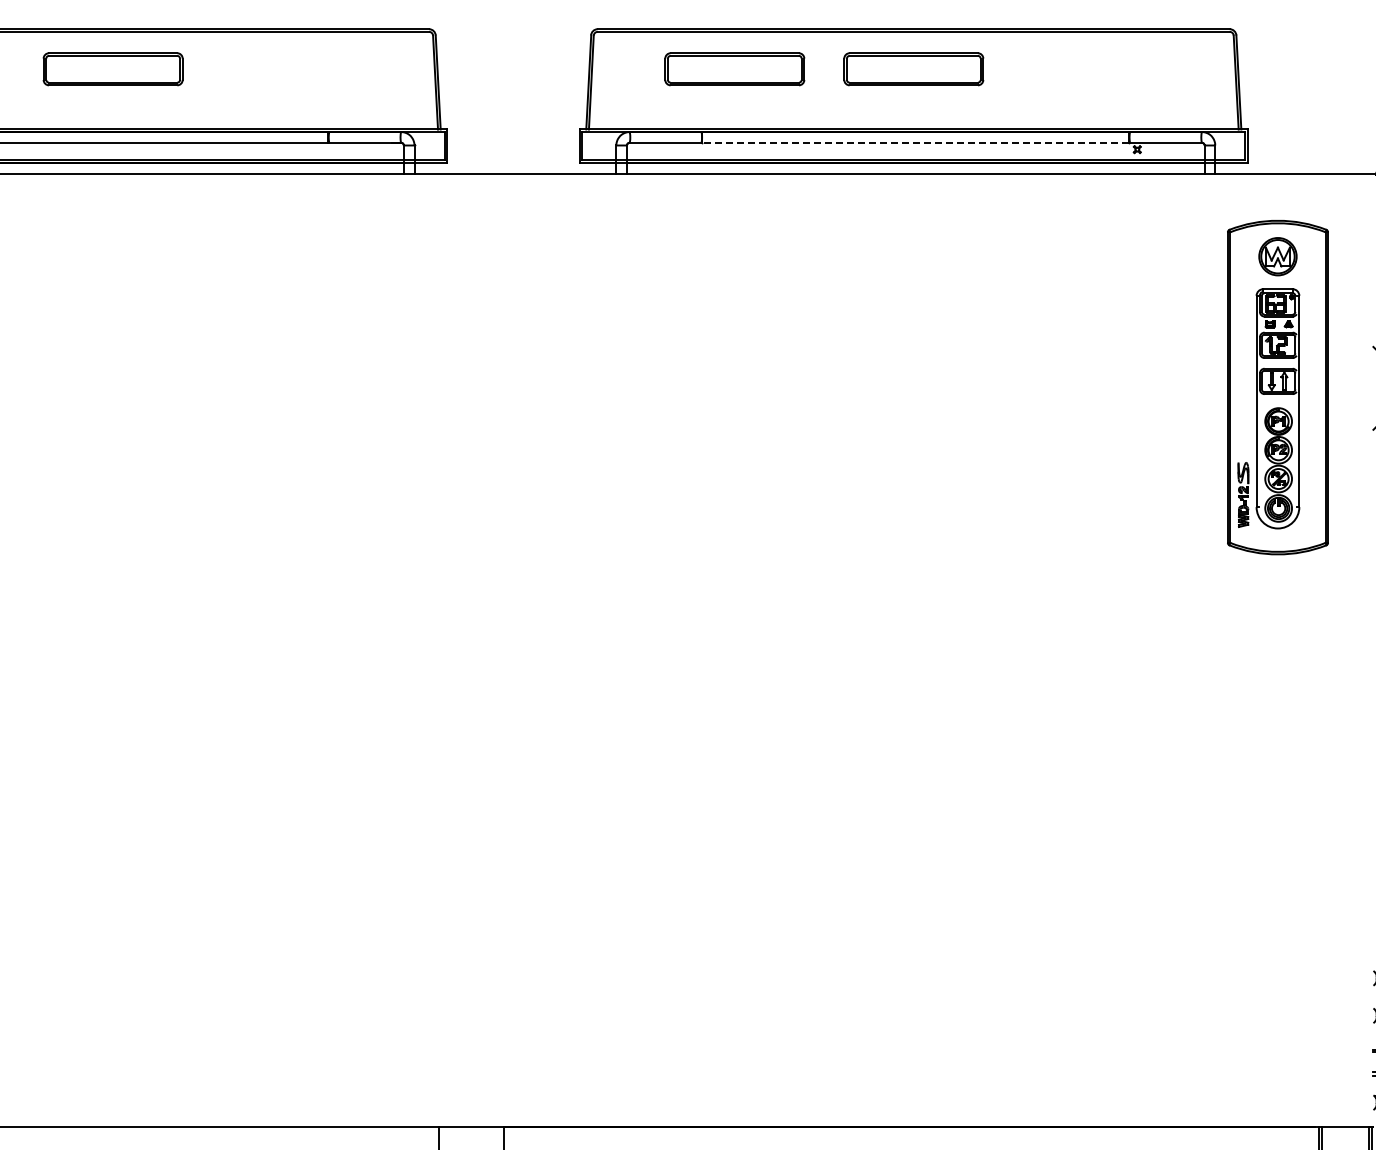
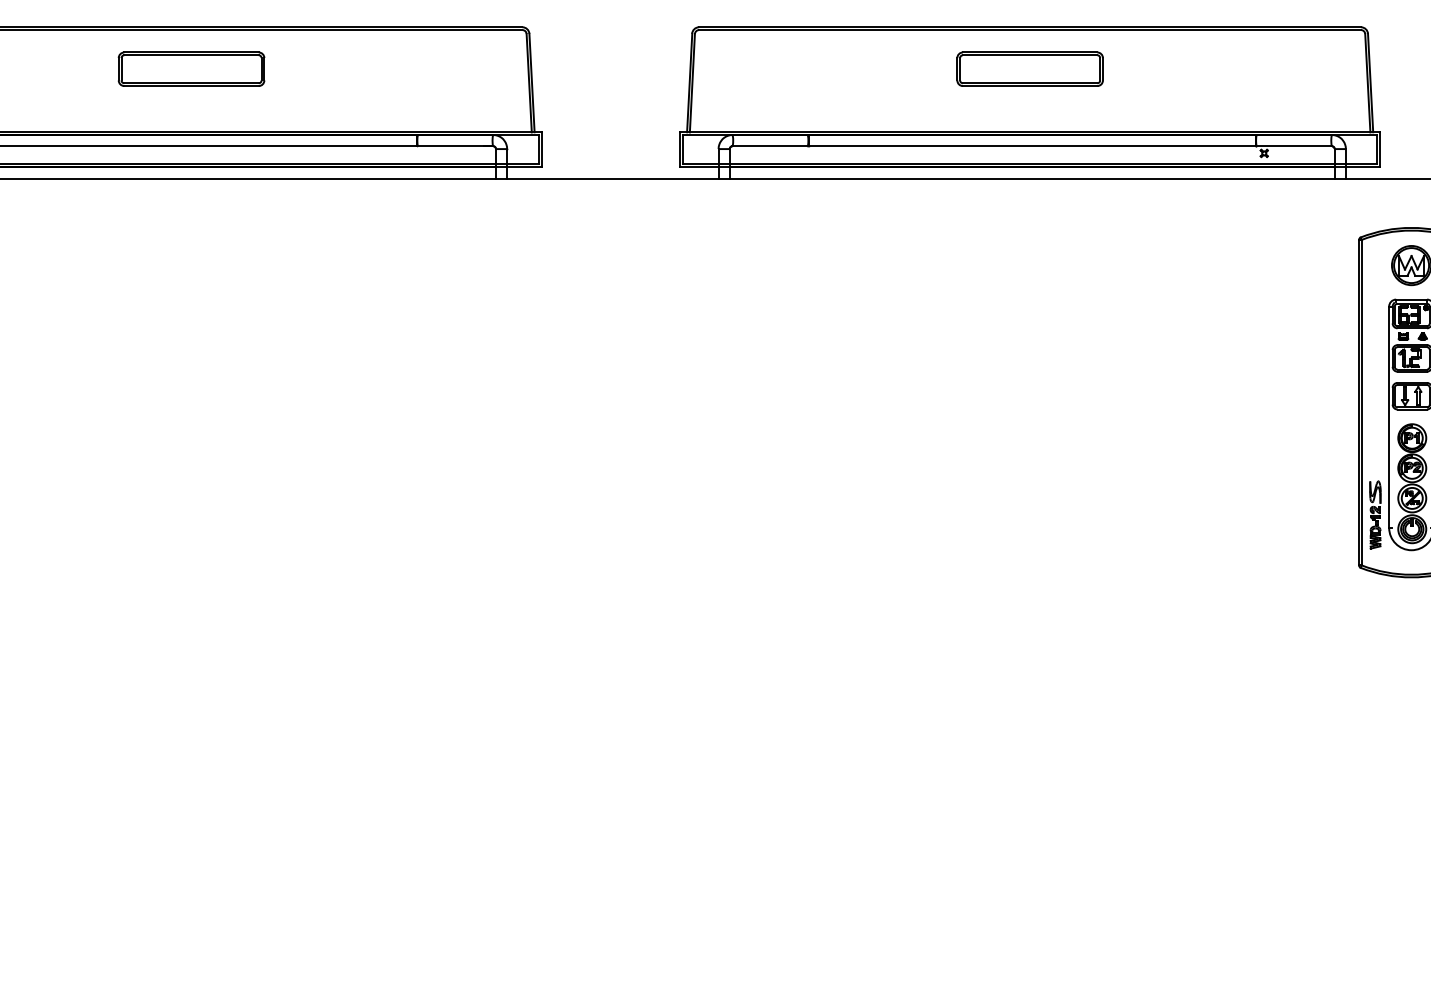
part: (734, 69) -> (842, 69), removed
line: (915, 142) -> (1031, 145), dashed -> solid

